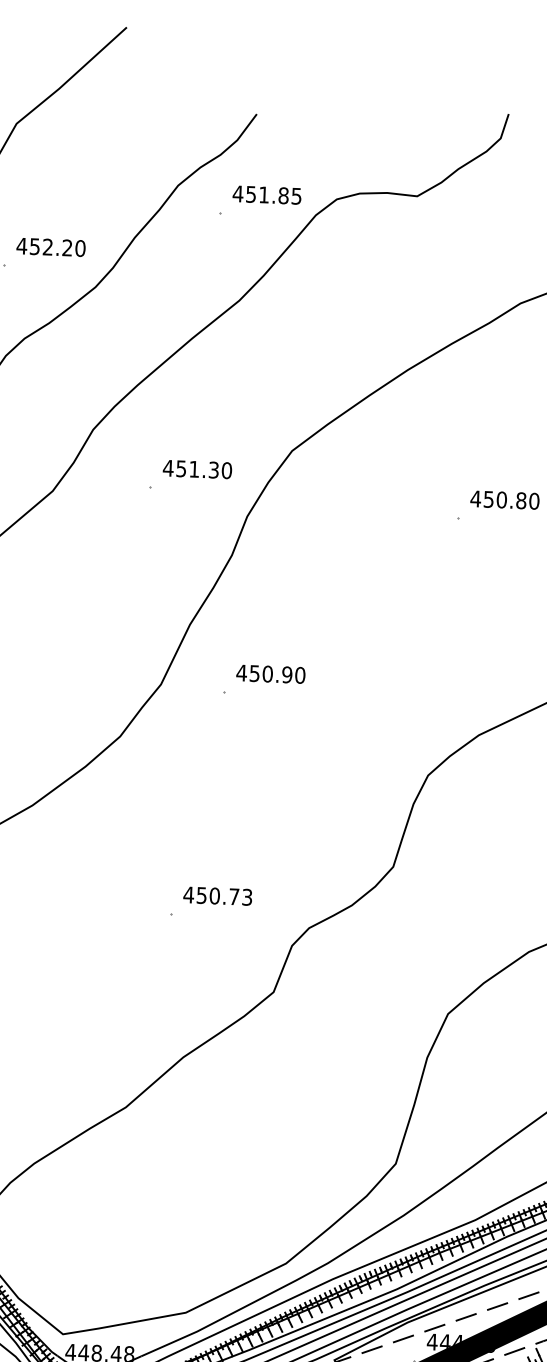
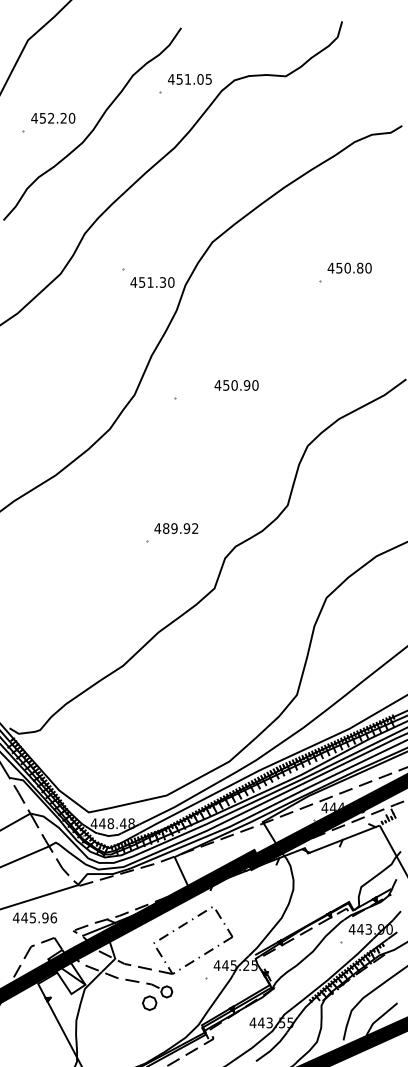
text: (283, 195) -> (200, 79), 451.85 -> 451.05
text: (197, 469) -> (152, 282), moved
text: (270, 674) -> (236, 385), moved
text: (224, 896) -> (180, 528), 450.73 -> 489.92

